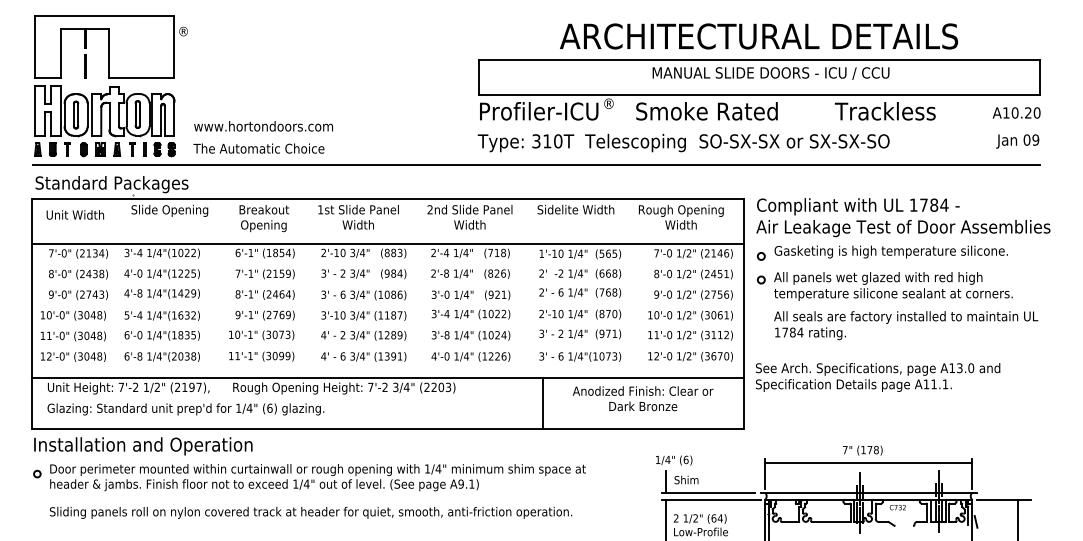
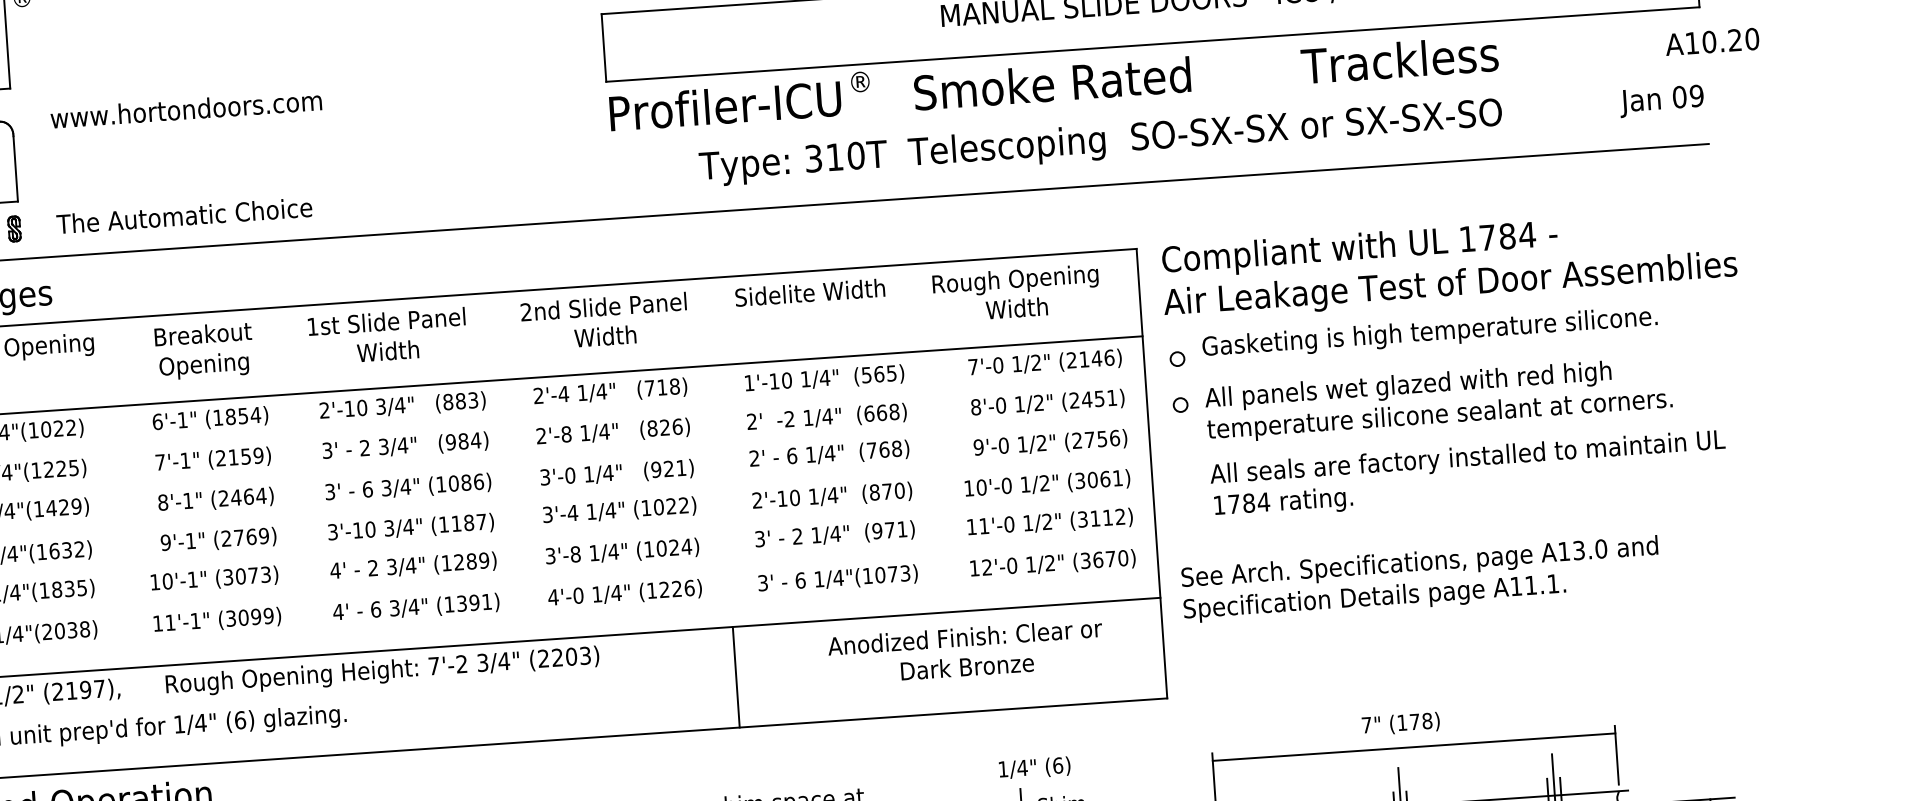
text: (1016, 112) -> (1711, 40), moved
text: (263, 126) -> (186, 109), moved
text: (683, 142) -> (1100, 141), moved
line: (542, 403) -> (735, 677), moved

